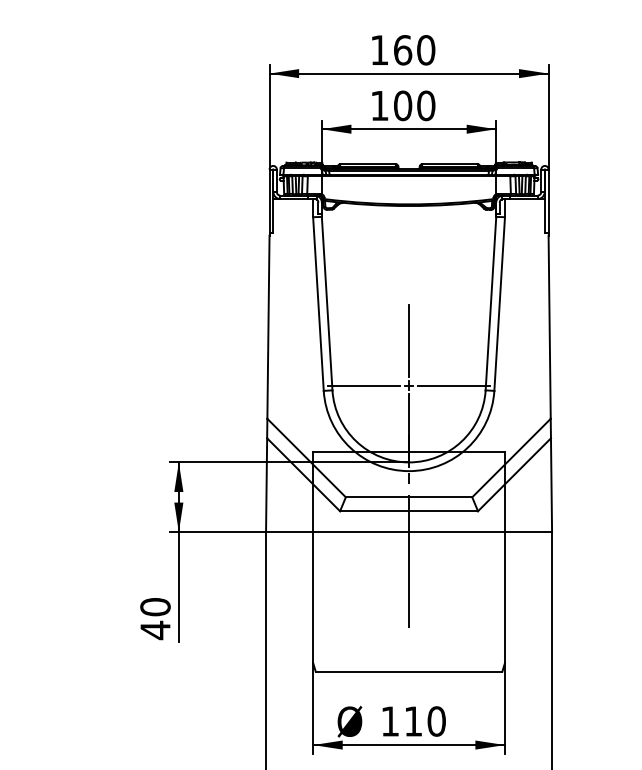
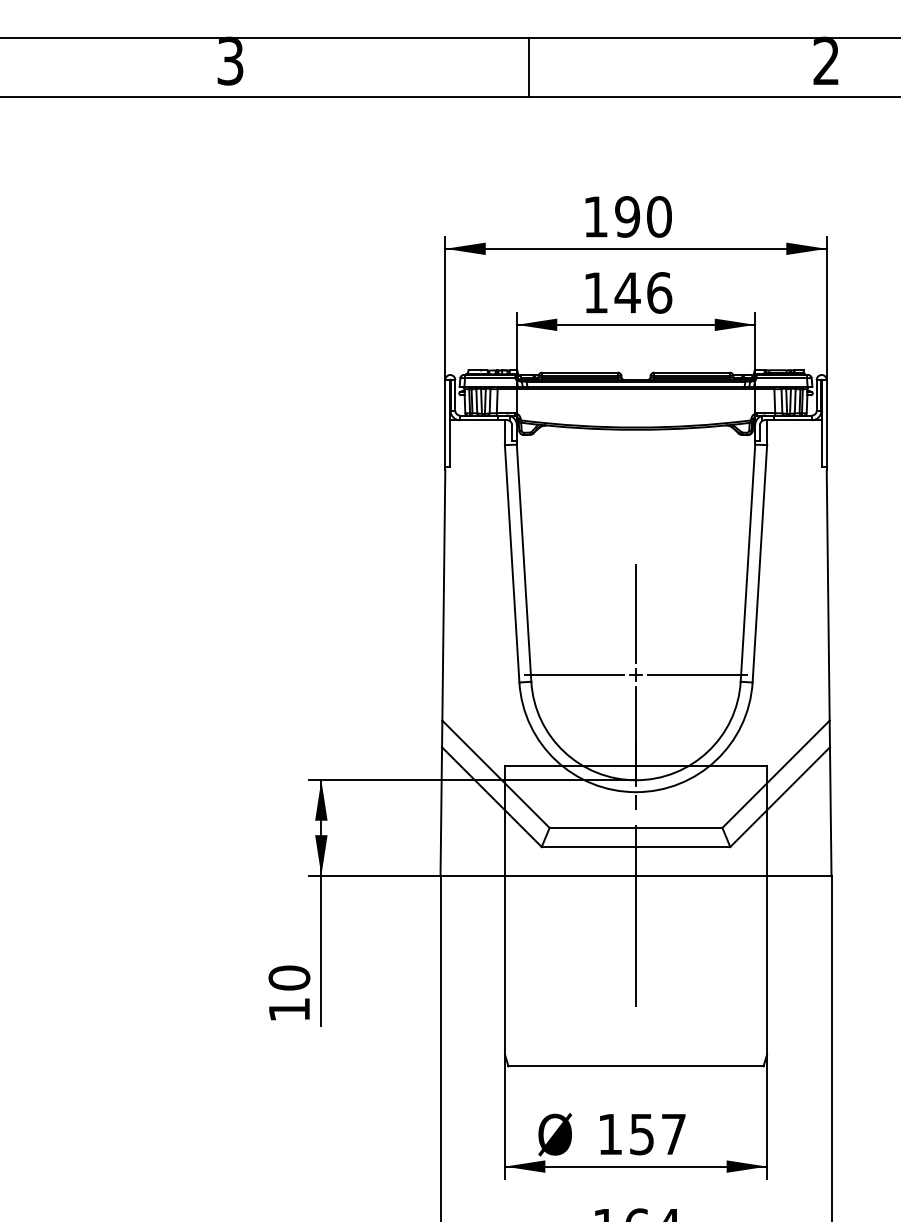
text: (402, 49) -> (627, 216), 160 -> 190
text: (414, 105) -> (643, 292), 100 -> 146
text: (155, 630) -> (289, 1009), 40 -> 10
text: (425, 721) -> (658, 1134), 110 -> 157

